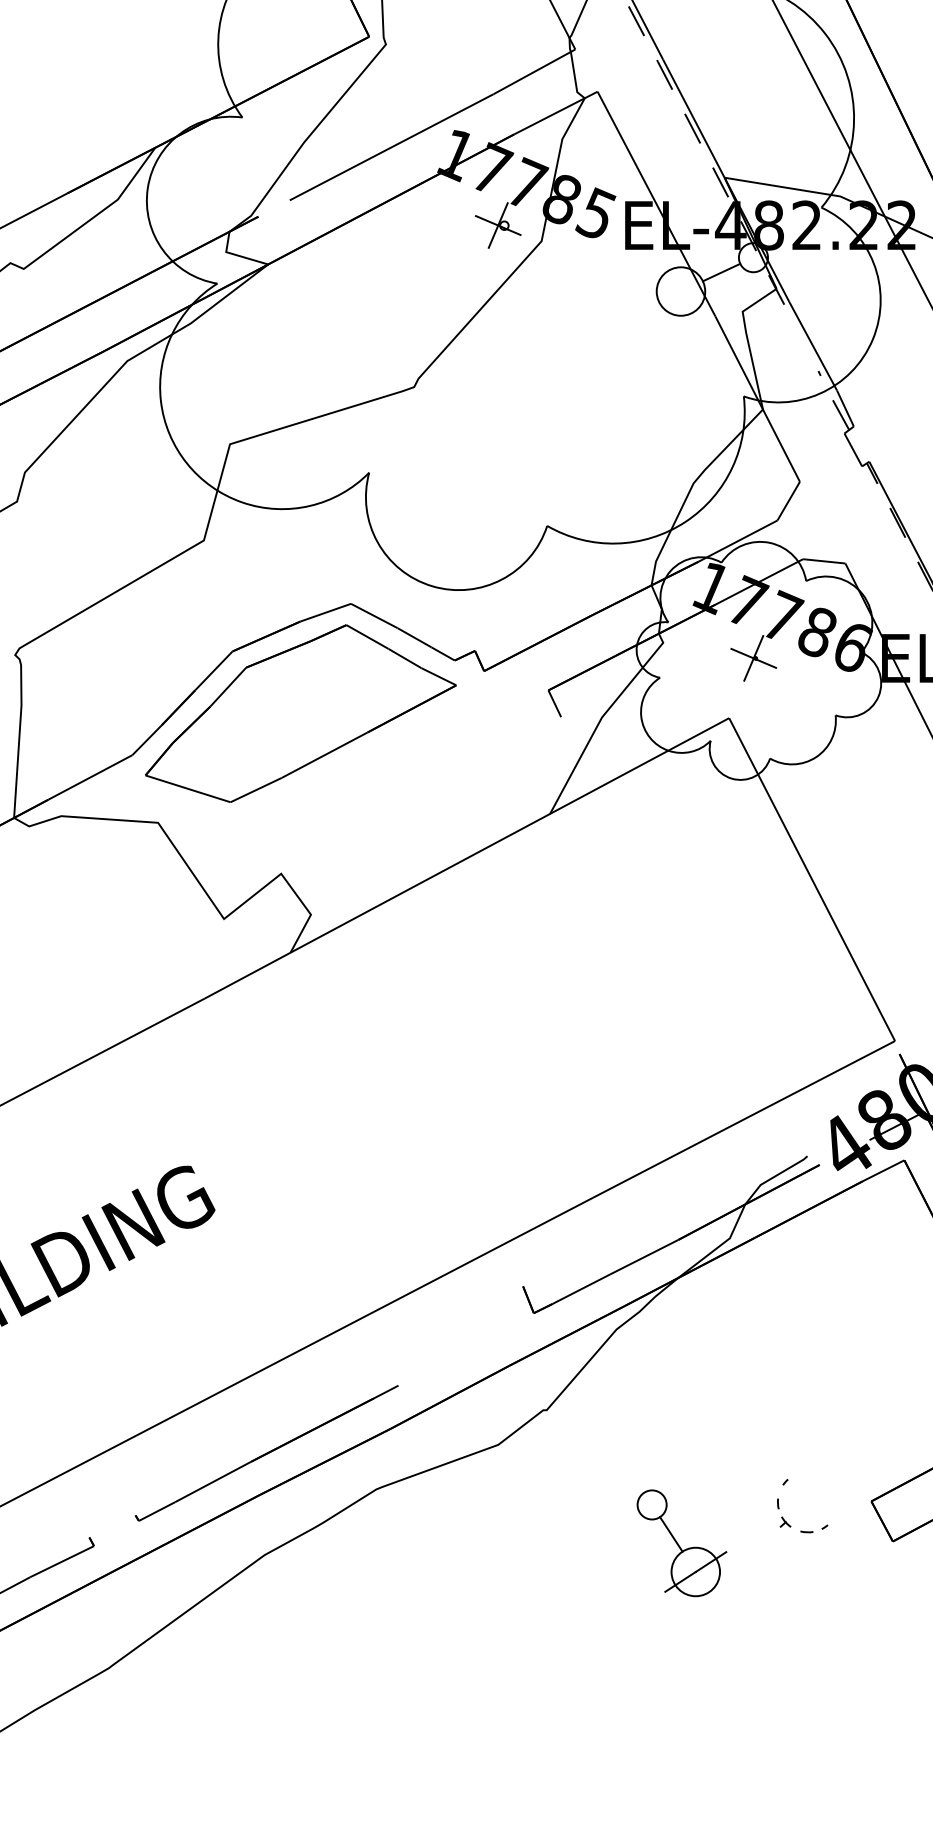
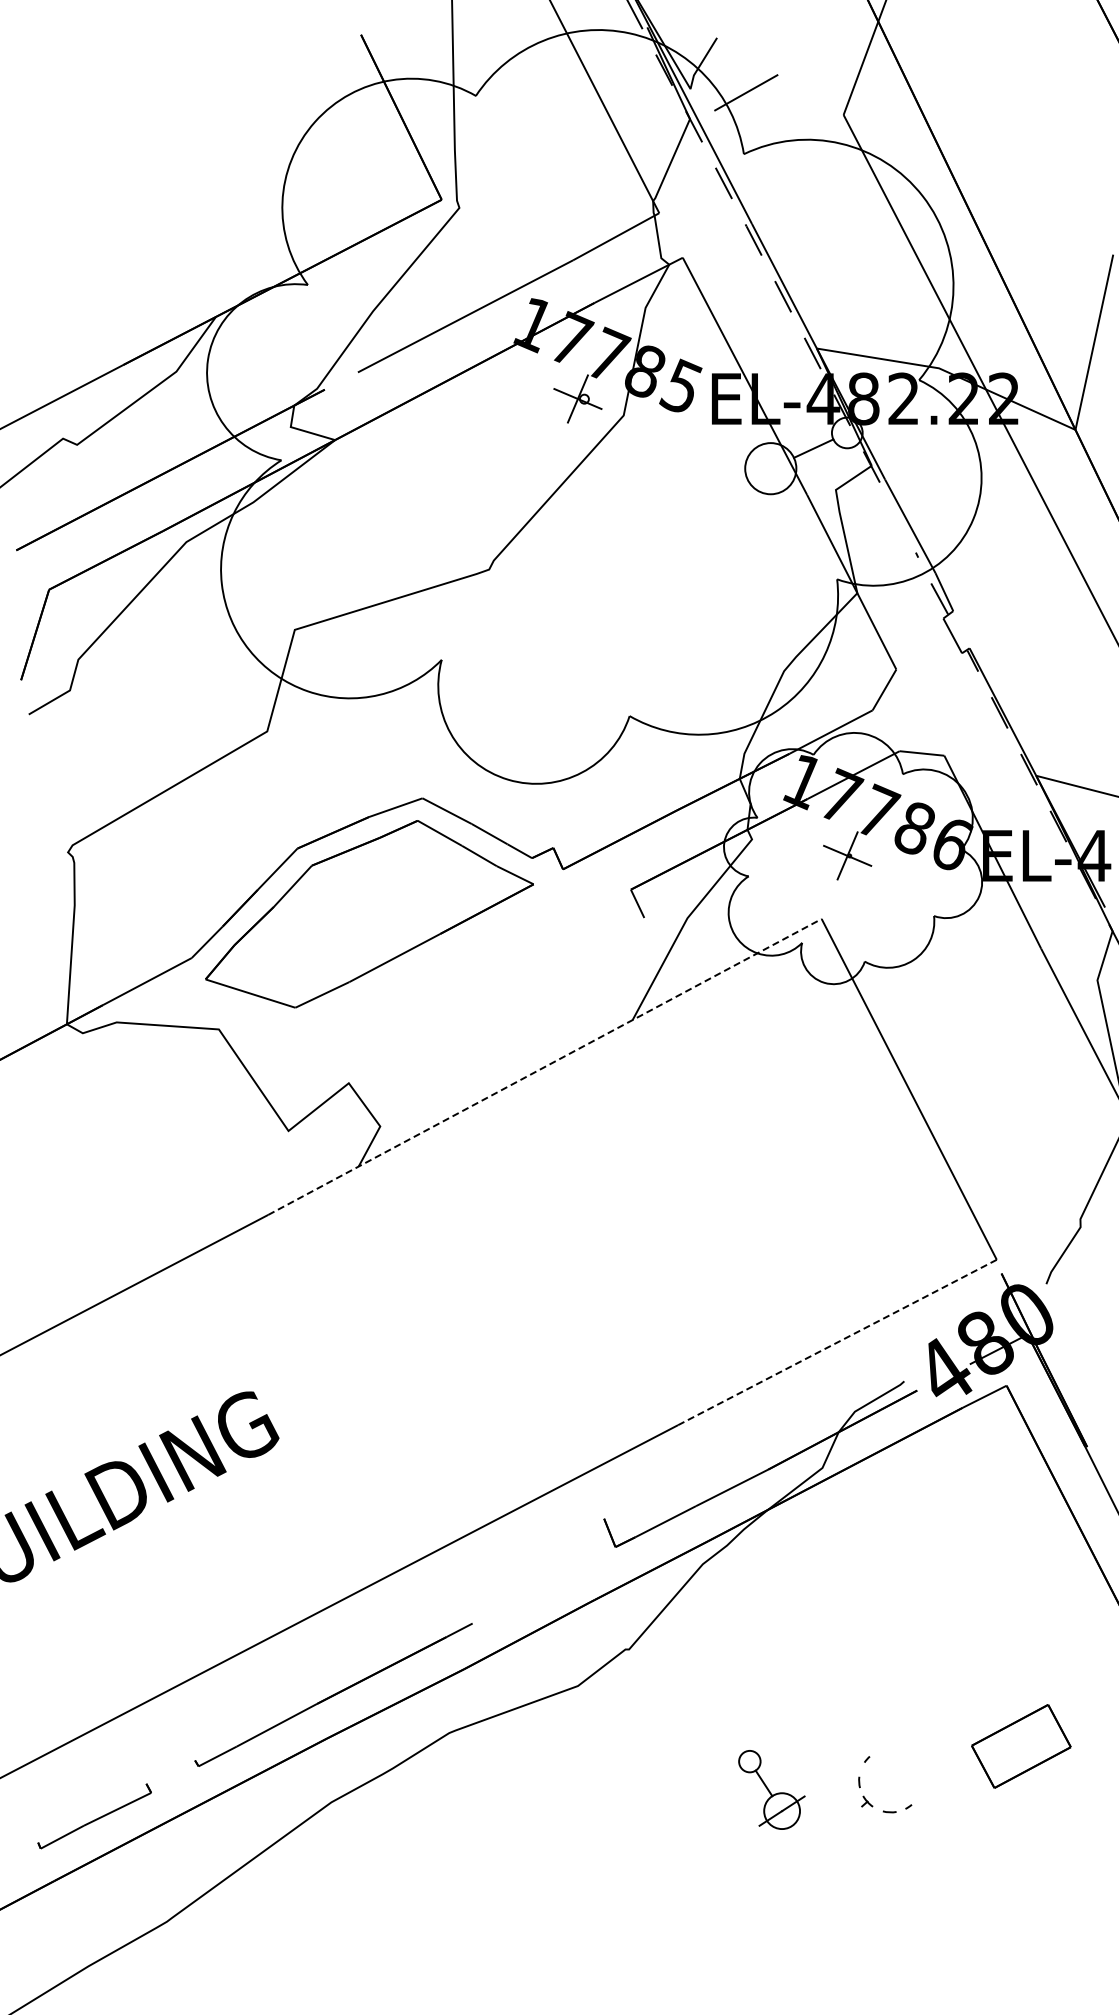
line: (466, 857) -> (544, 1066), solid -> dashed
line: (744, 1119) -> (837, 1342), solid -> dashed
part: (783, 1518) -> (865, 1797), moved
part: (681, 1542) -> (771, 1789), size x0.7

